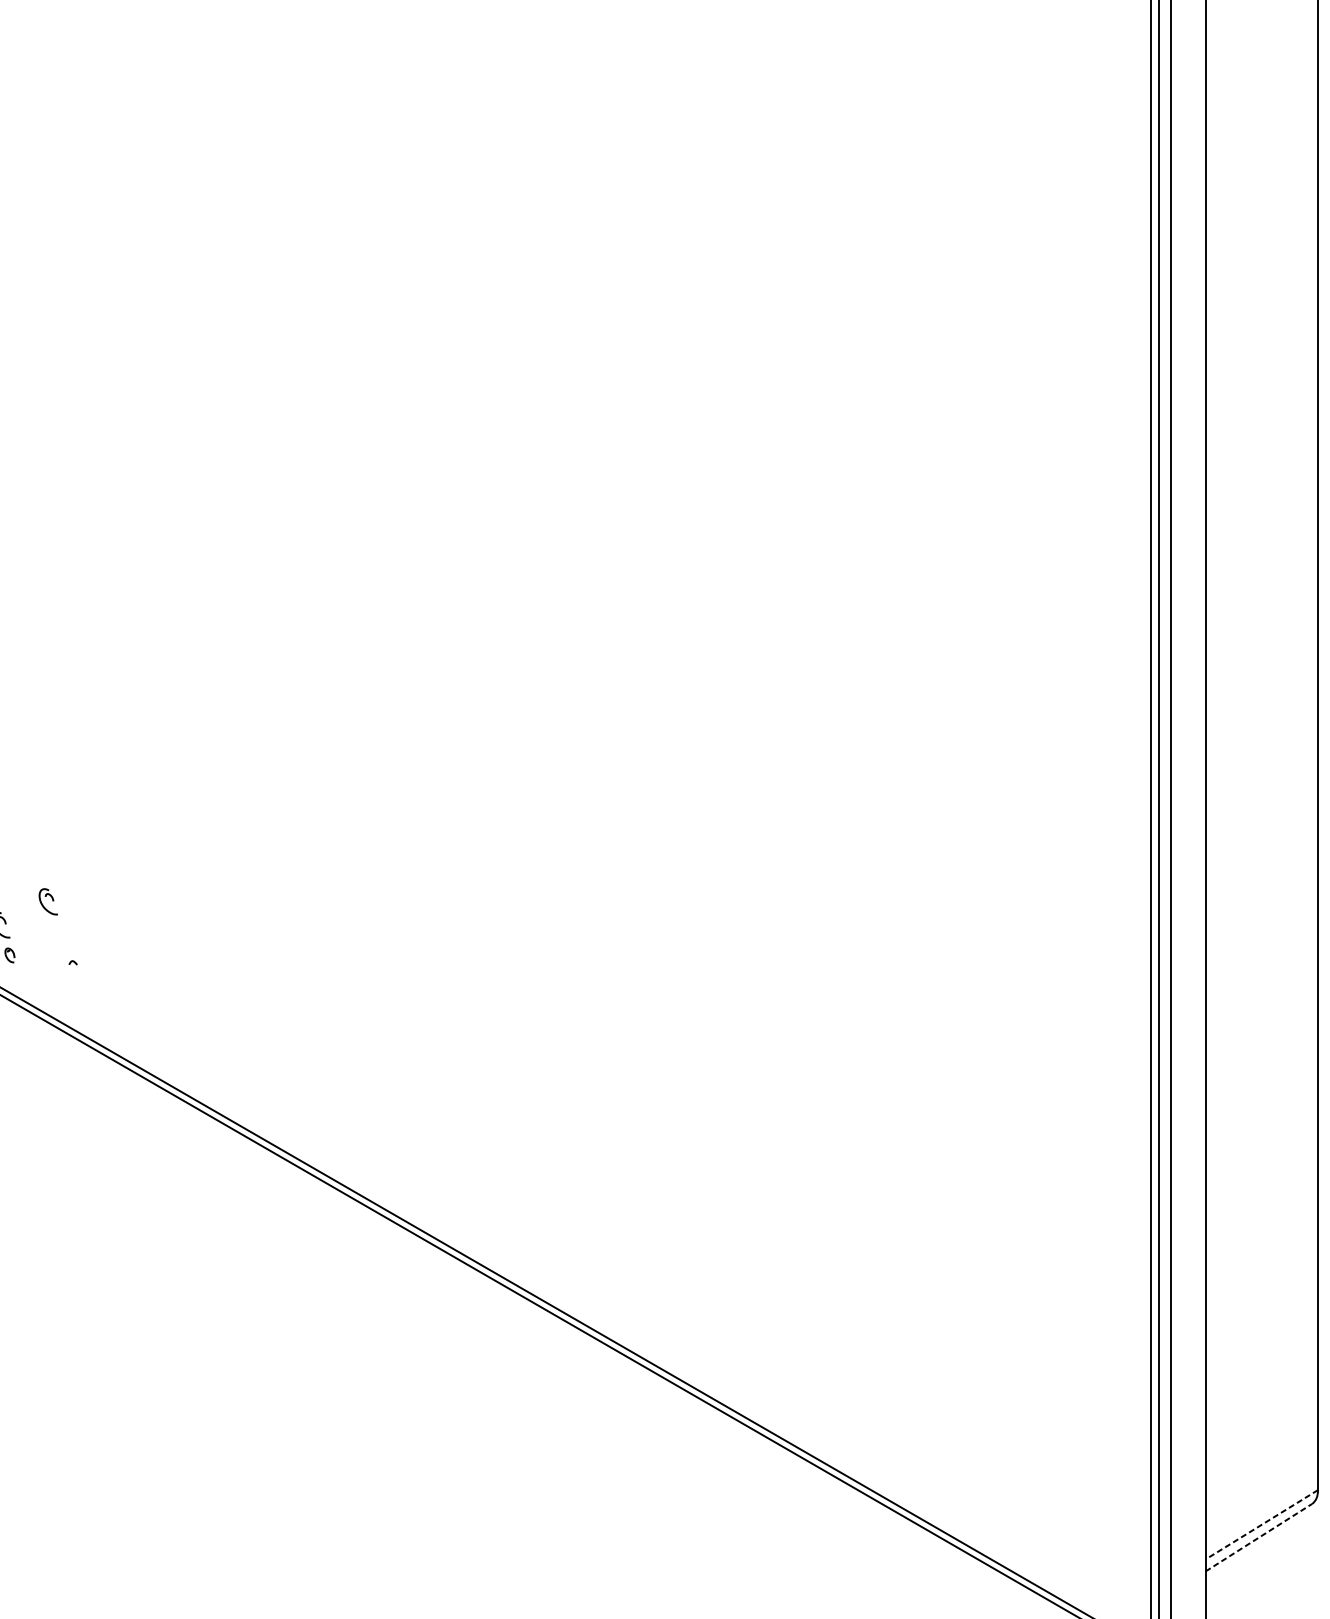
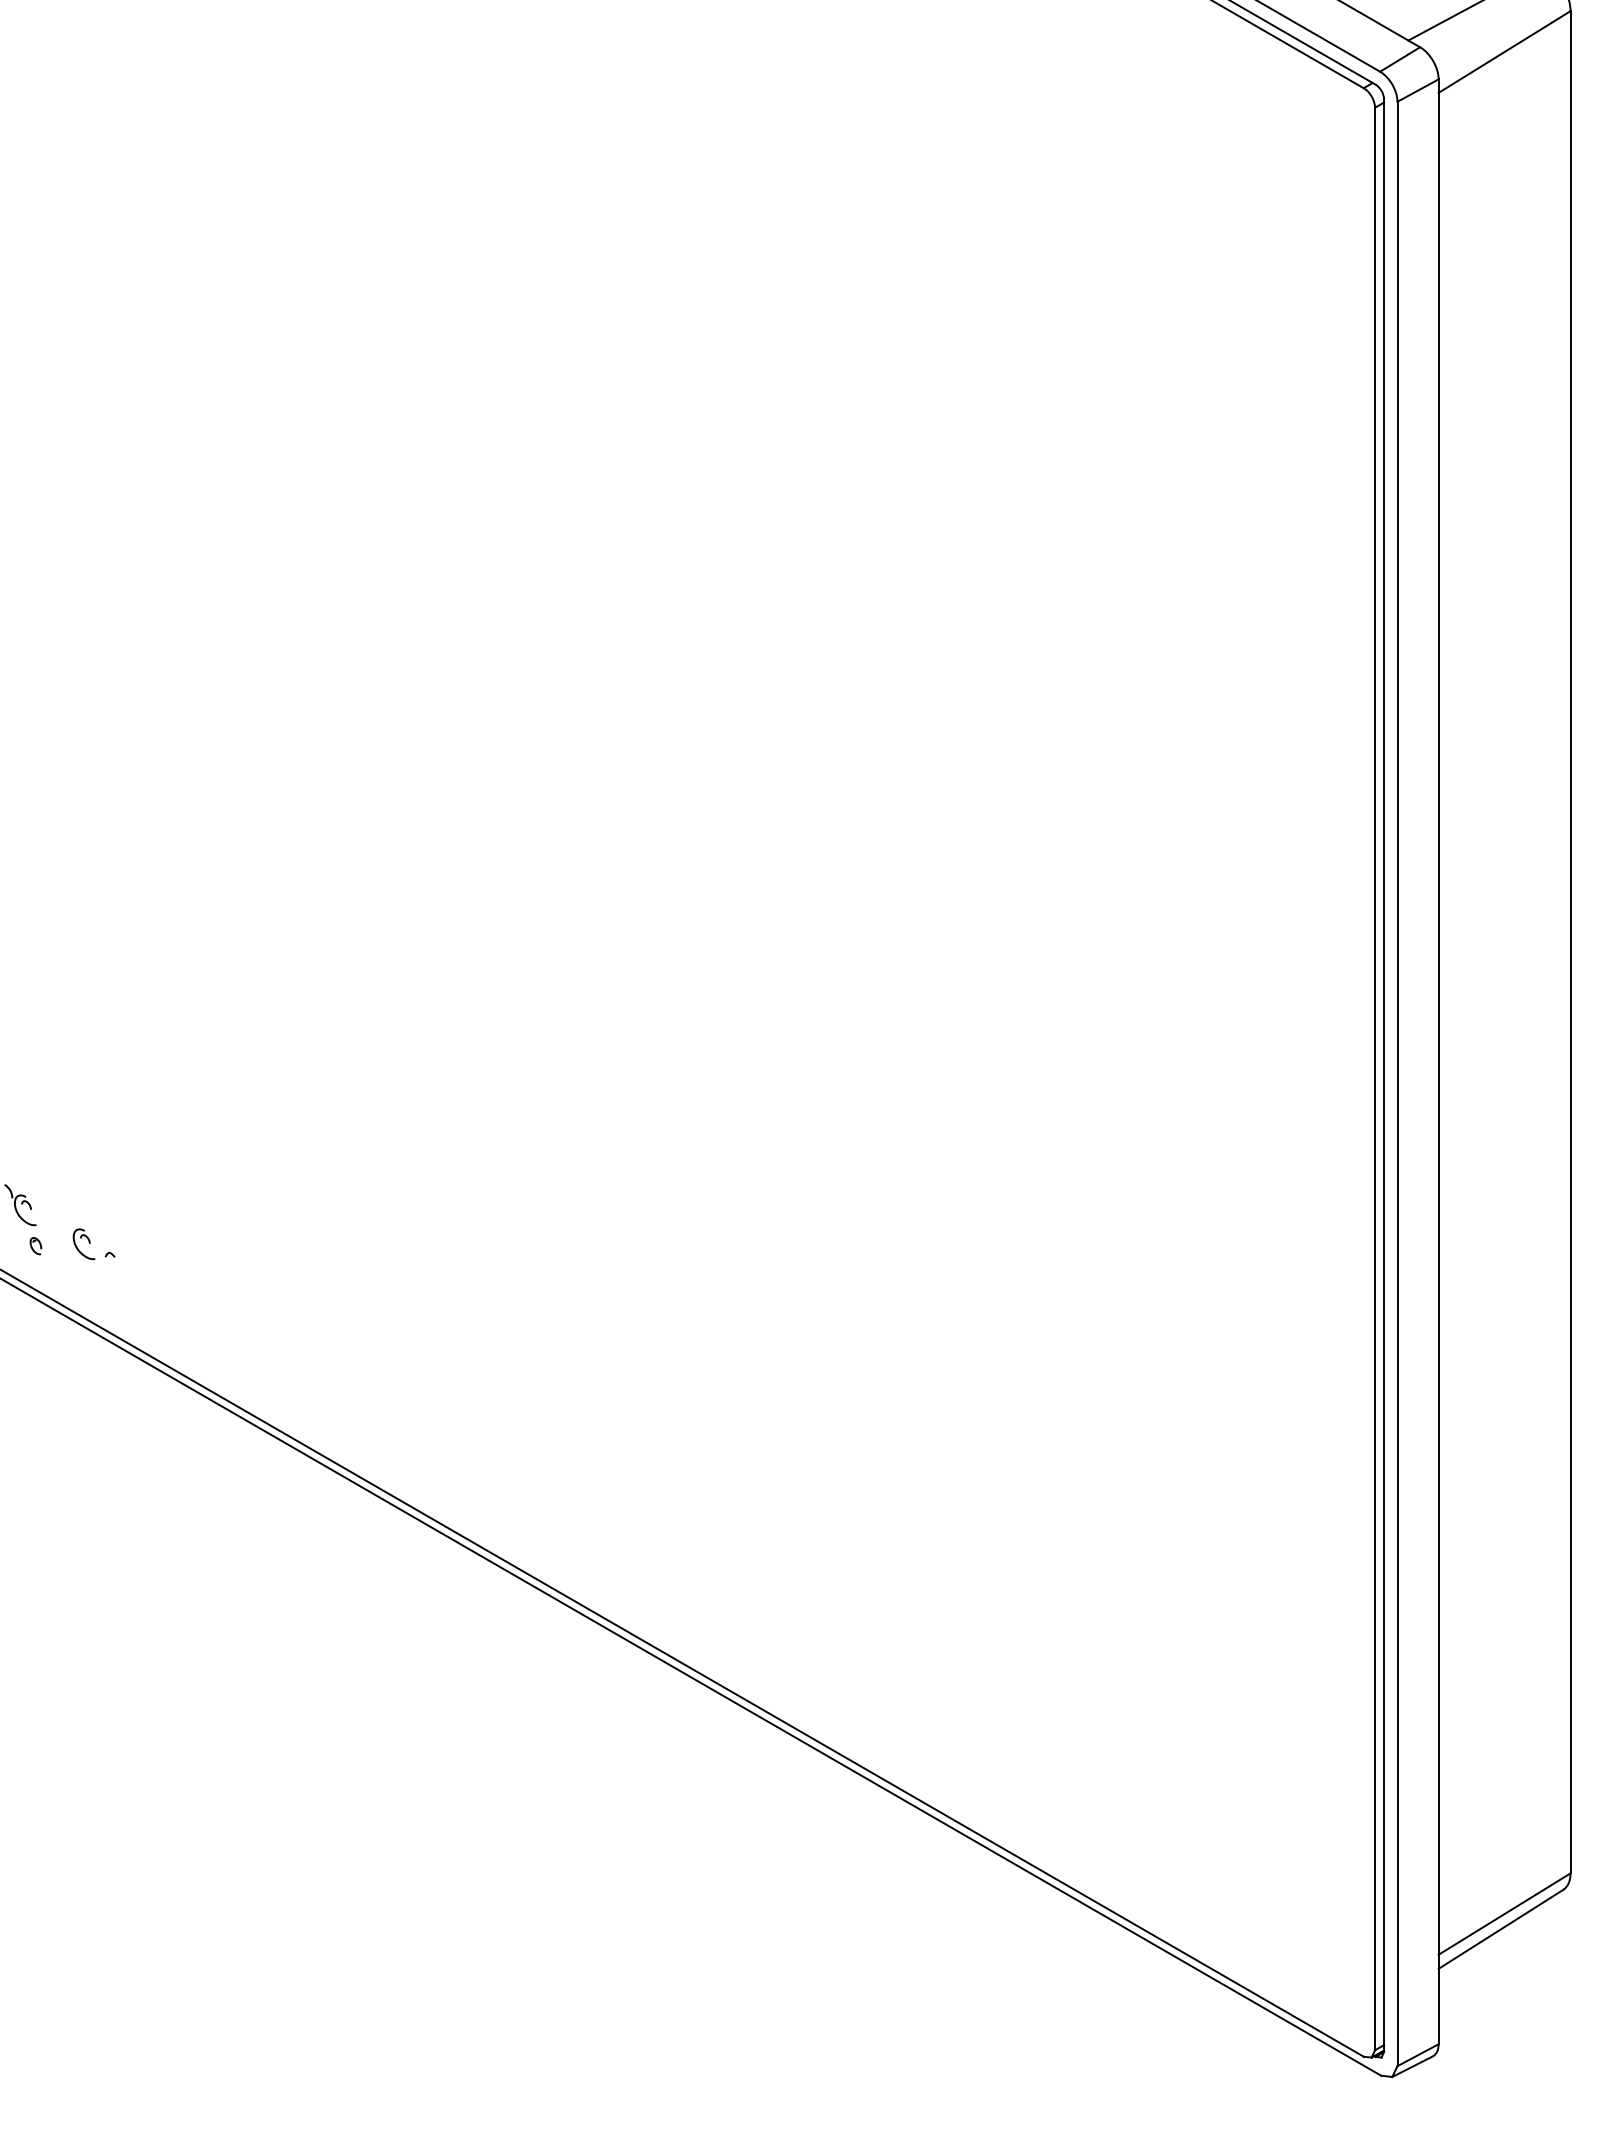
part: (47, 902) -> (83, 1244), moved
line: (1261, 1525) -> (1504, 1914), dashed -> solid
line: (1259, 1537) -> (1501, 1929), dashed -> solid

